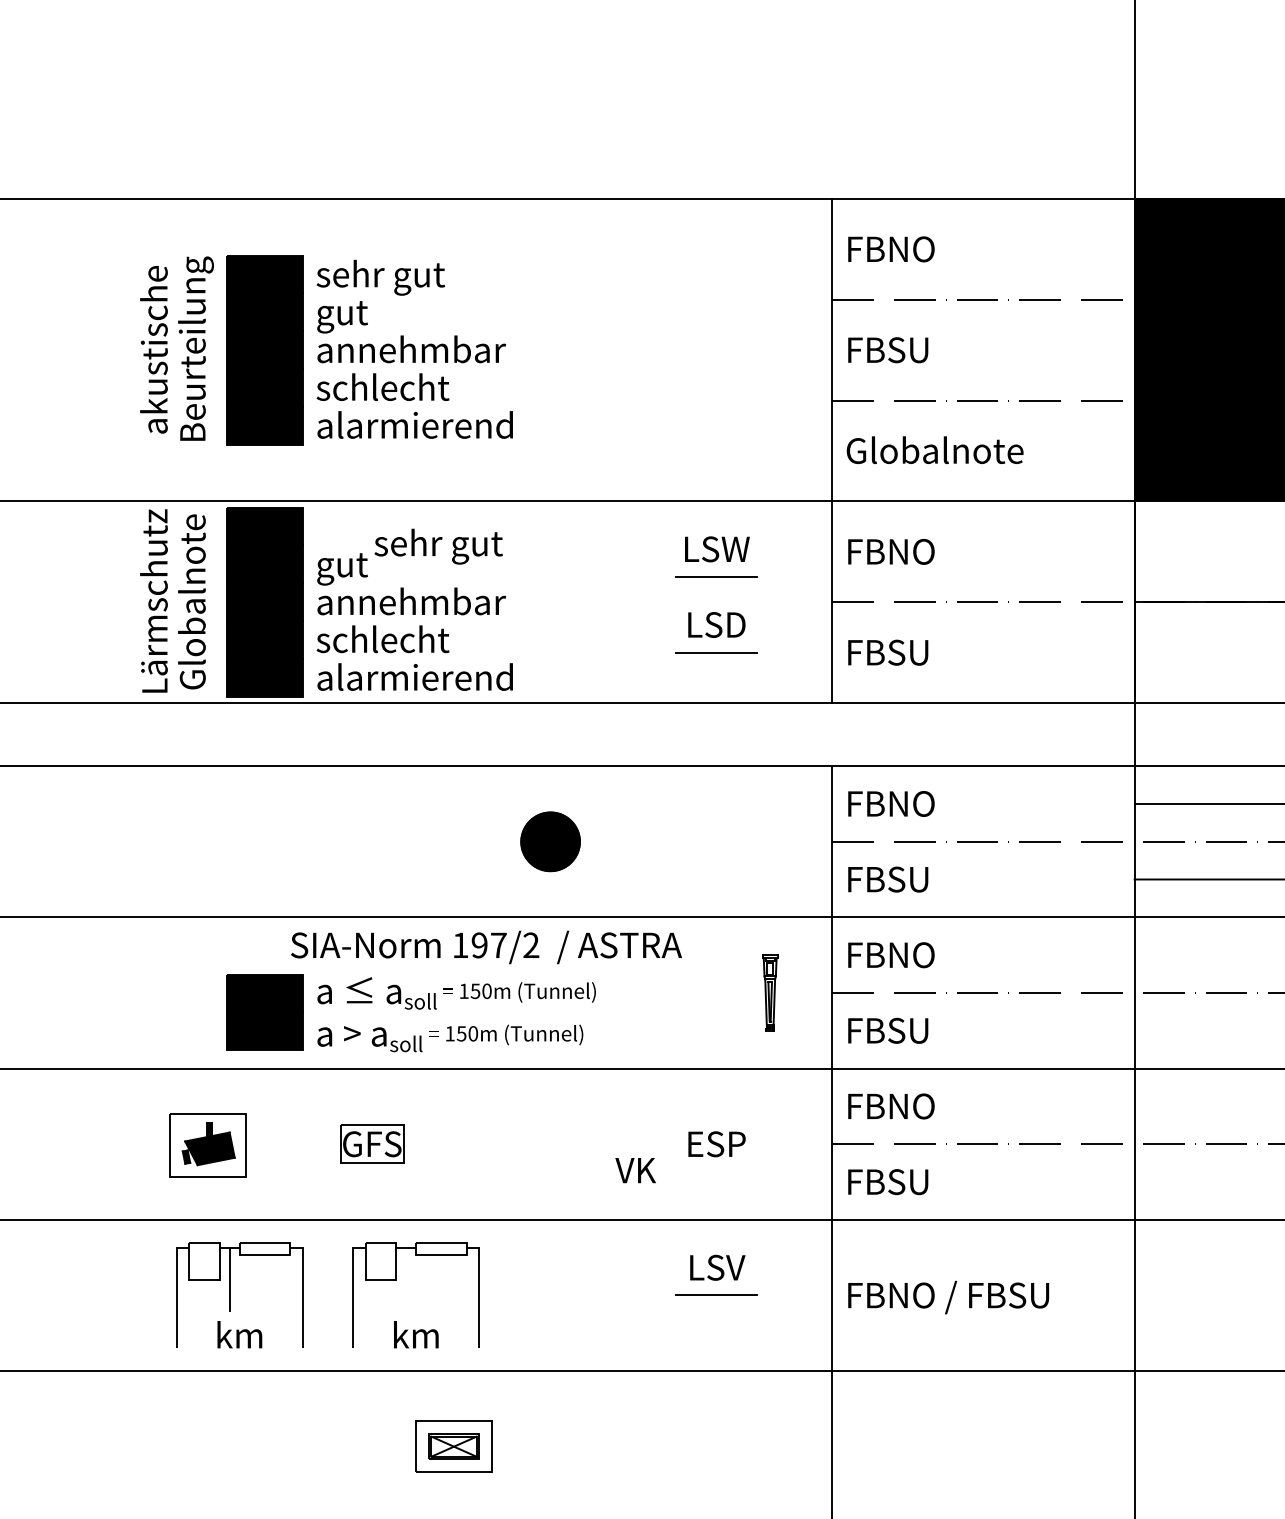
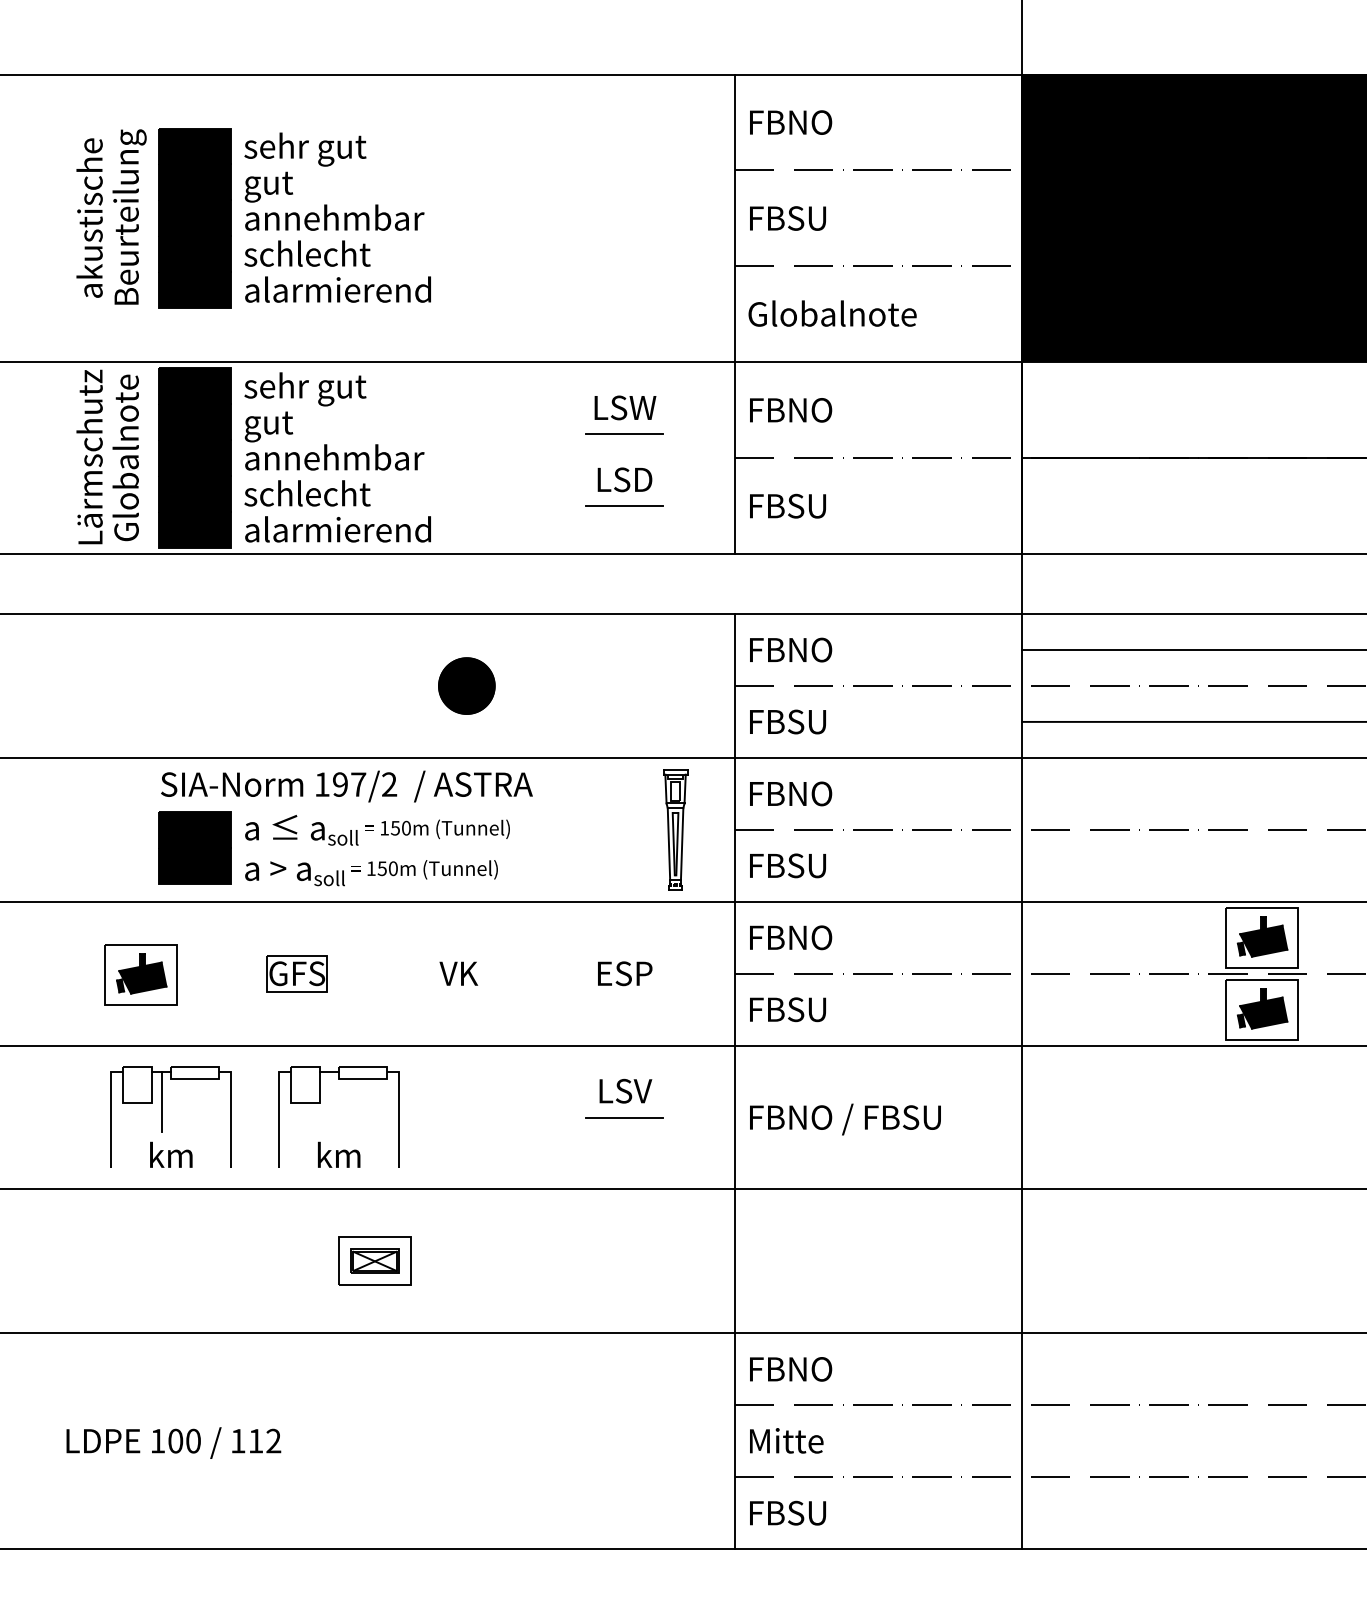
text: (438, 546) -> (305, 389), moved
text: (486, 947) -> (346, 786), moved
part: (769, 992) -> (675, 829), size x1.67
text: (635, 1170) -> (458, 973), moved

